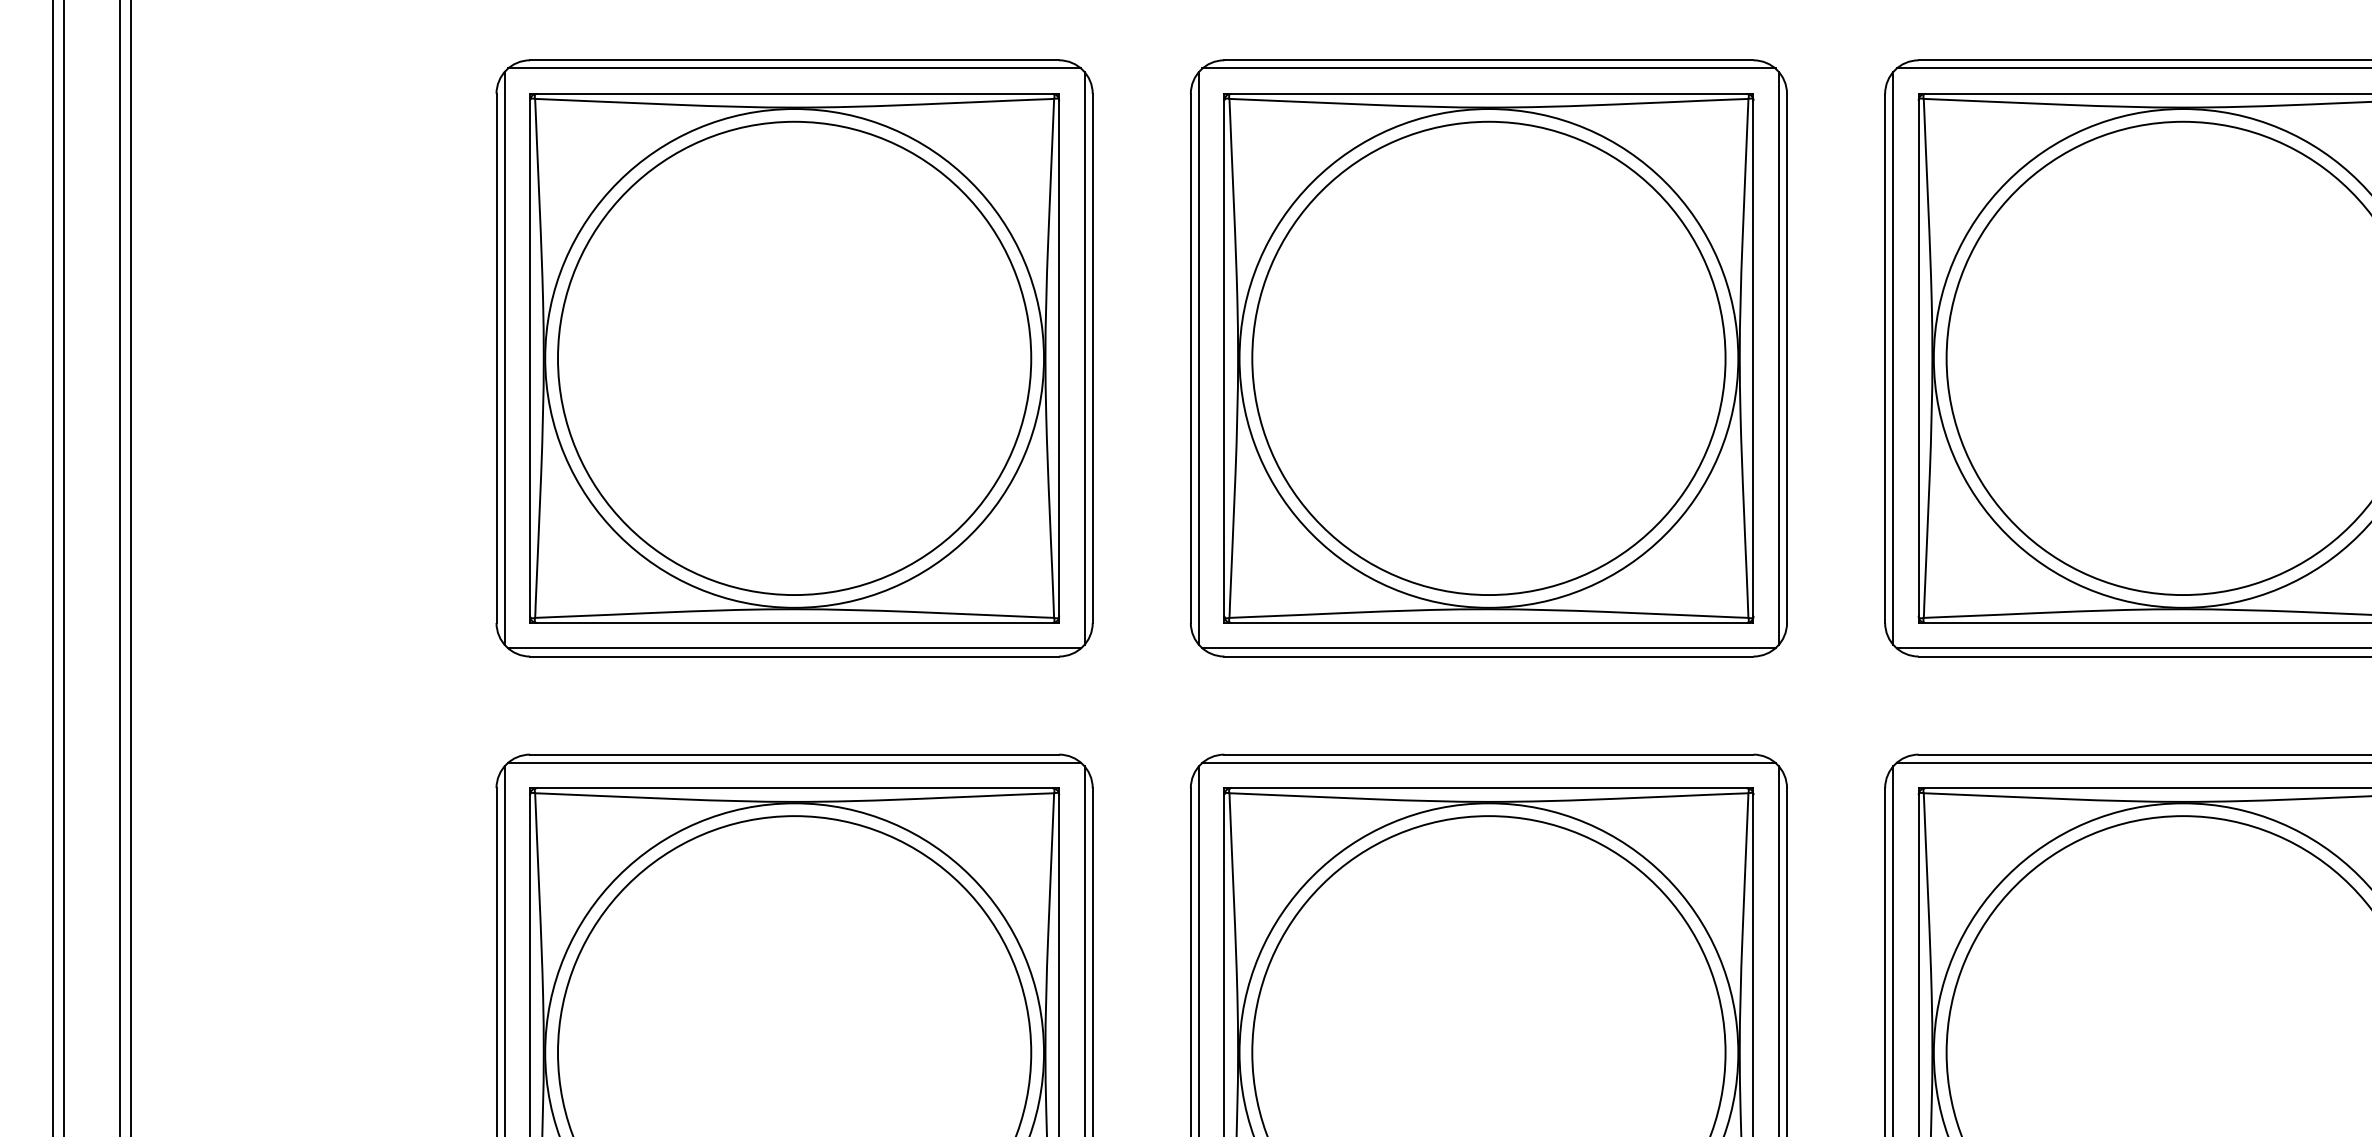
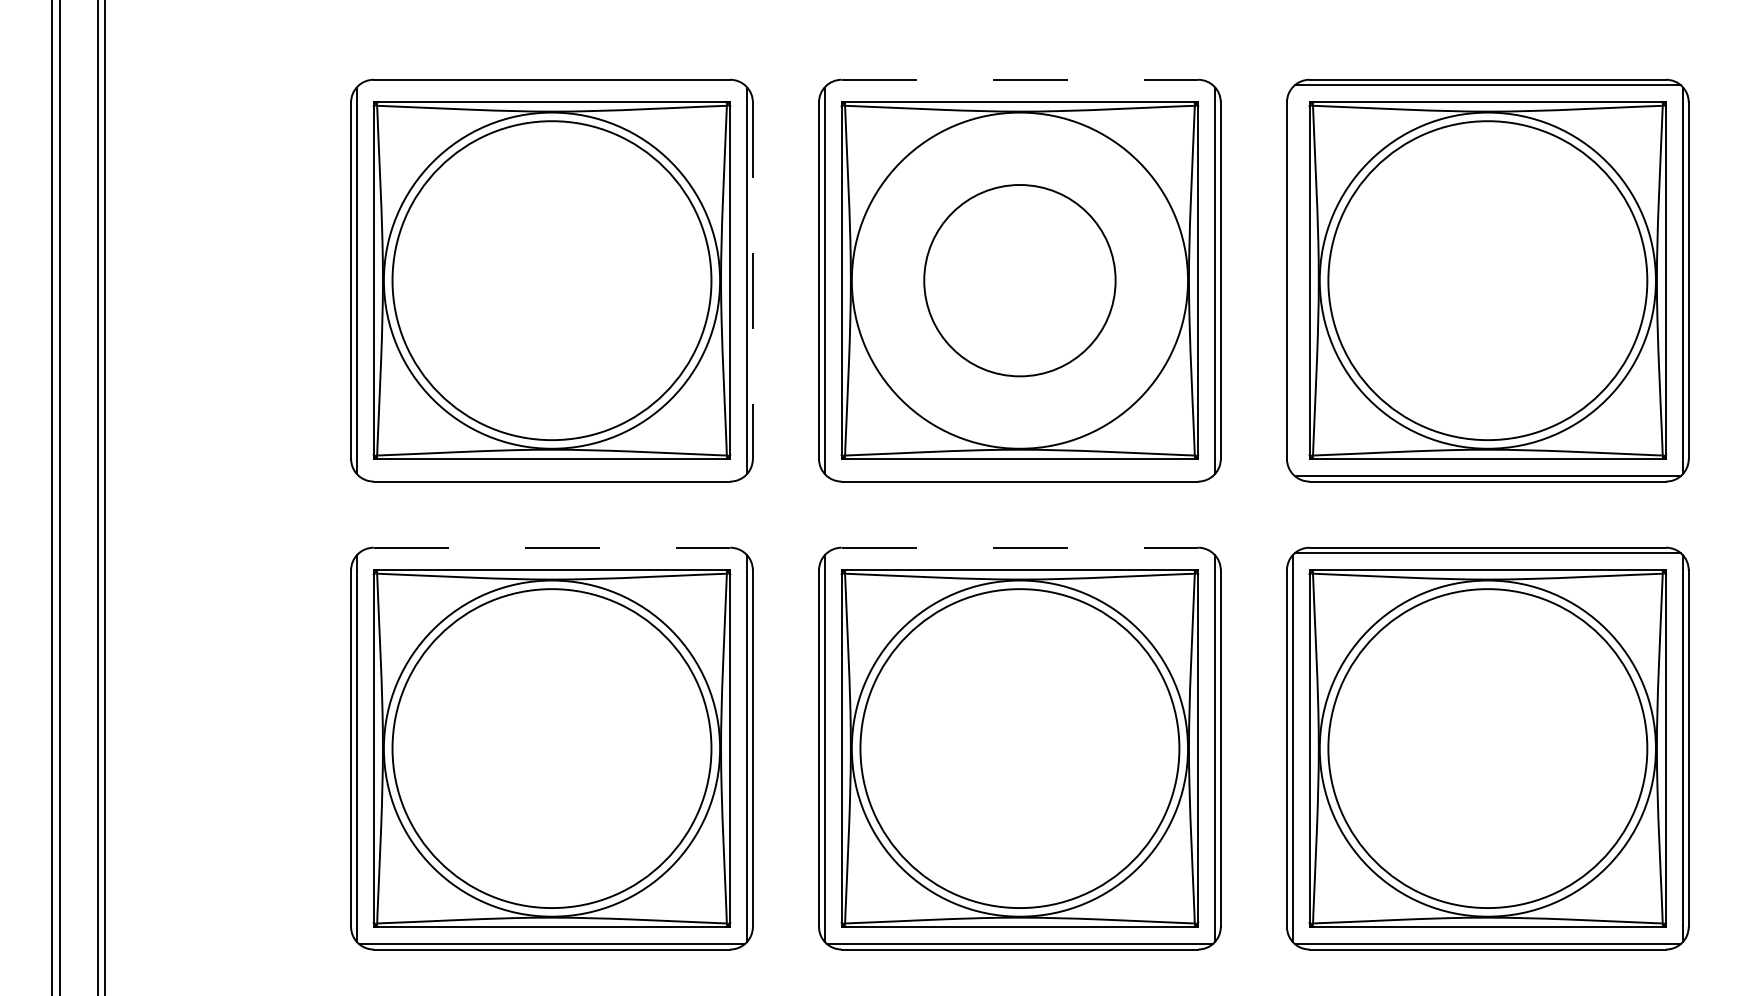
line: (1489, 59) -> (1020, 79), solid -> dashed
line: (793, 68) -> (551, 85), removed
line: (1488, 68) -> (1019, 85), removed
circle: (1488, 358) -> (1019, 280), size x0.6
line: (1893, 358) -> (1292, 280), removed
line: (1092, 359) -> (752, 281), solid -> dashed
line: (793, 648) -> (551, 476), removed
line: (1488, 648) -> (1019, 476), removed
line: (795, 754) -> (552, 547), solid -> dashed
line: (1489, 754) -> (1020, 547), solid -> dashed
line: (793, 763) -> (551, 553), removed
line: (1488, 763) -> (1019, 553), removed

